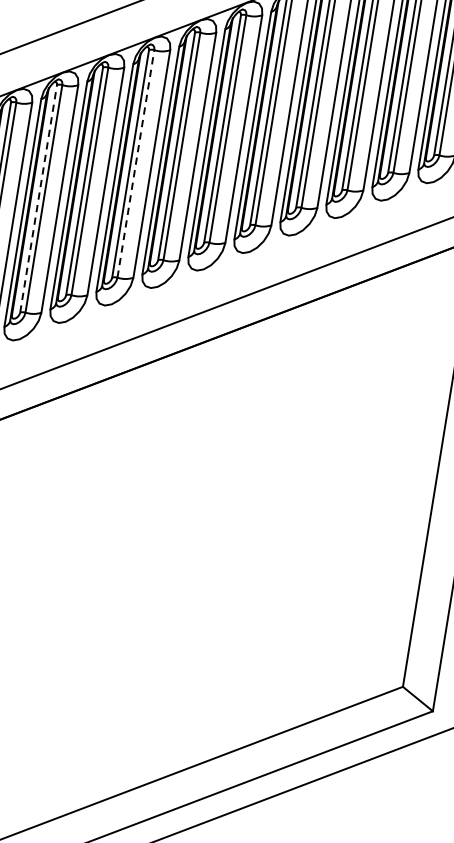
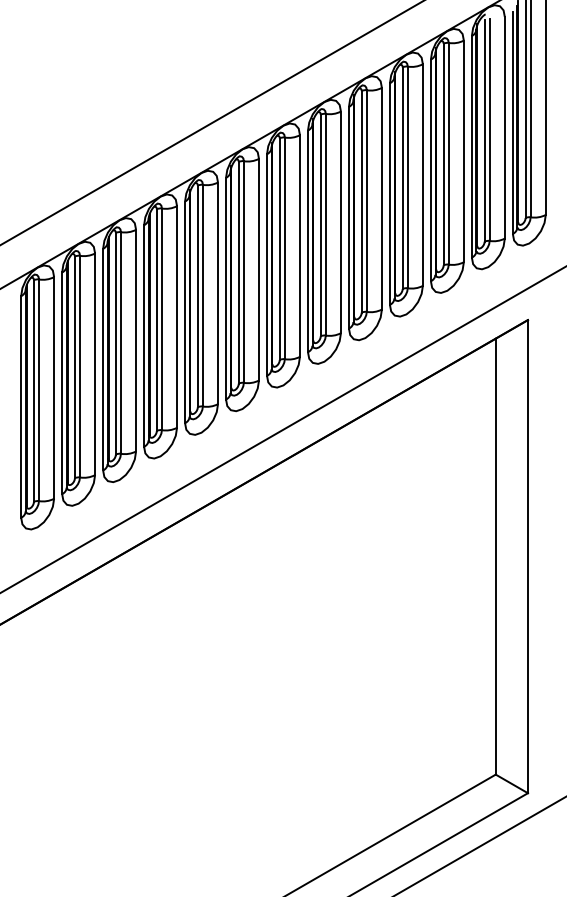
line: (135, 164) -> (161, 319), dashed -> solid
line: (38, 198) -> (74, 367), dashed -> solid

